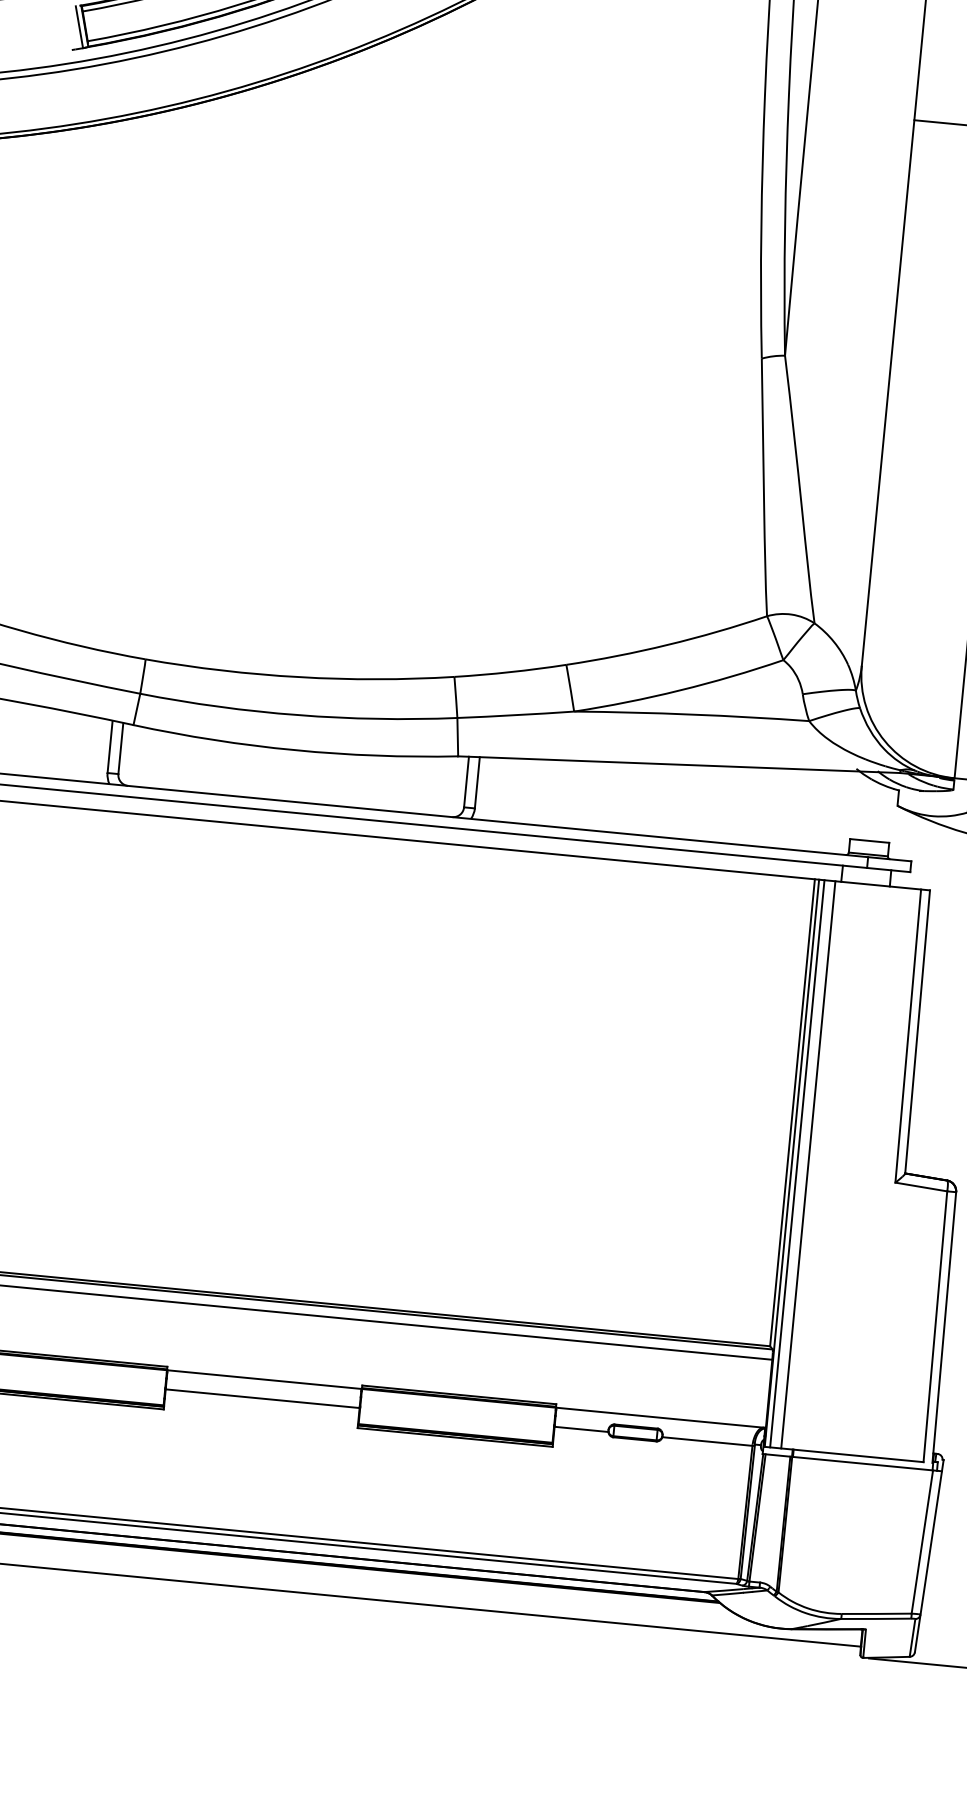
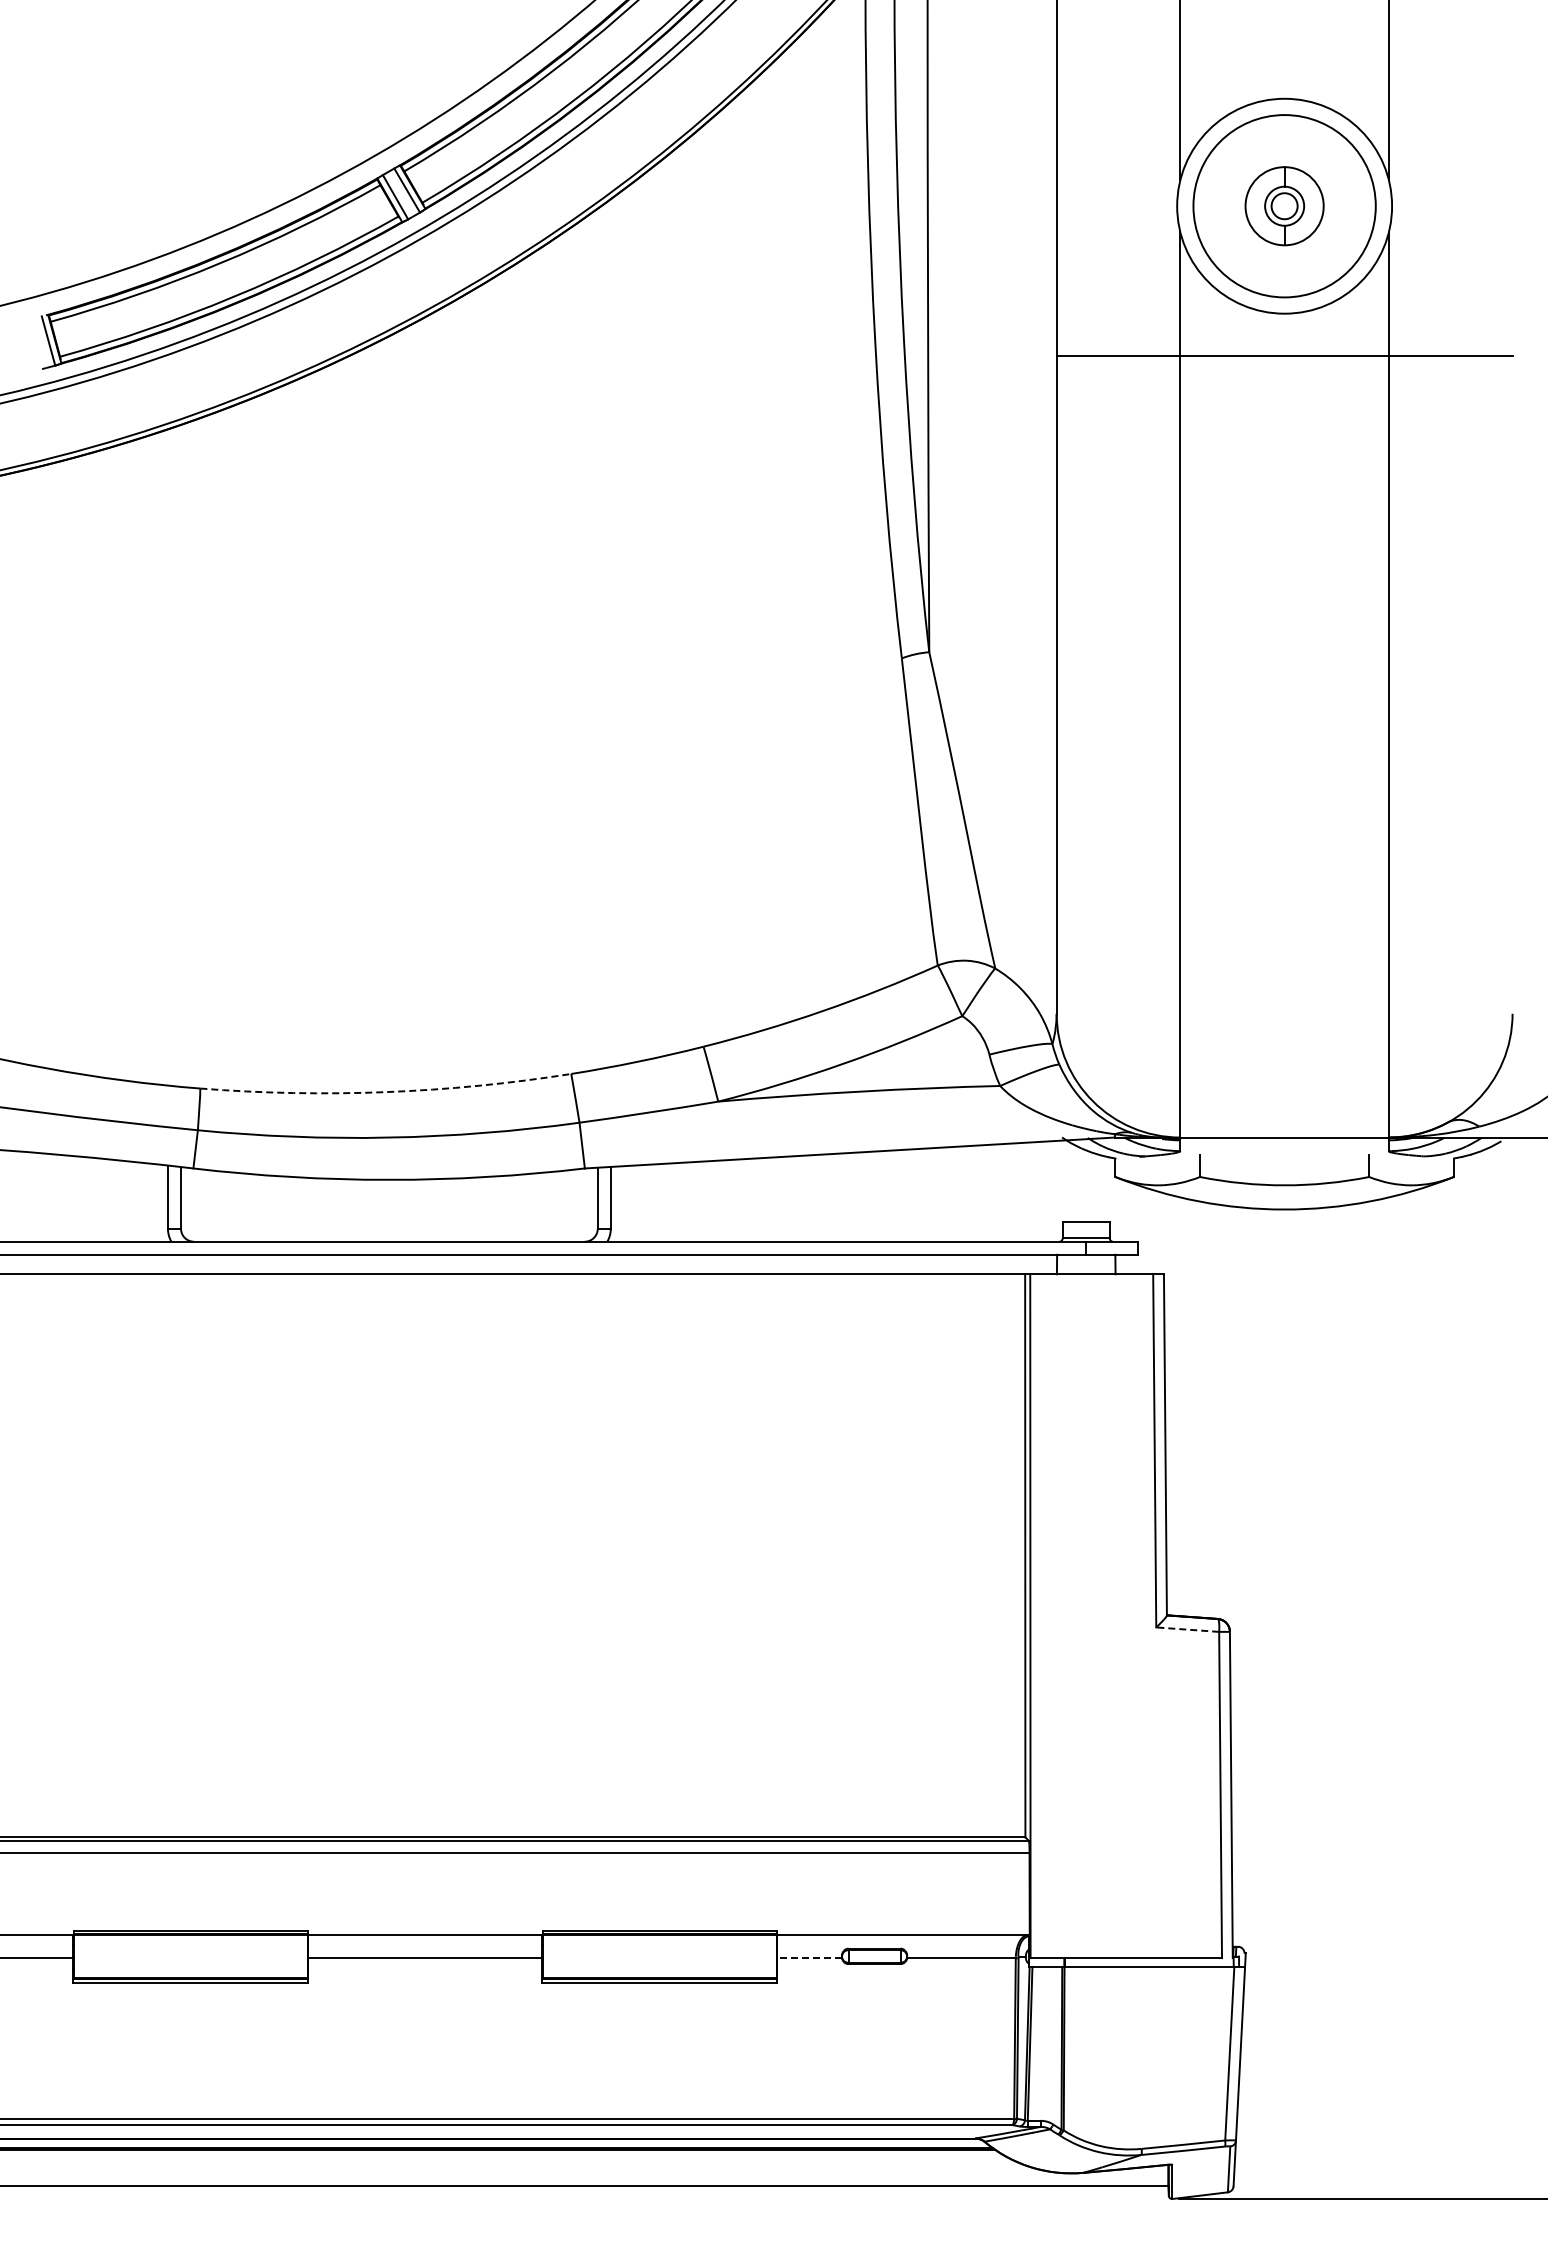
arc: (299, 677) -> (386, 1092), solid -> dashed
line: (796, 1164) -> (1036, 1616), removed
line: (807, 1165) -> (1049, 1616), removed
line: (921, 1186) -> (1187, 1629), solid -> dashed
line: (581, 1429) -> (809, 1958), solid -> dashed

